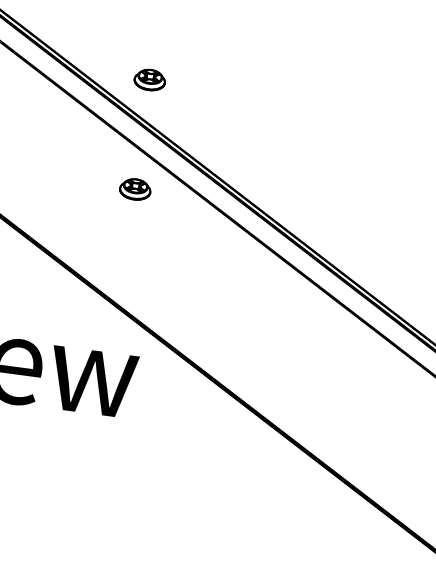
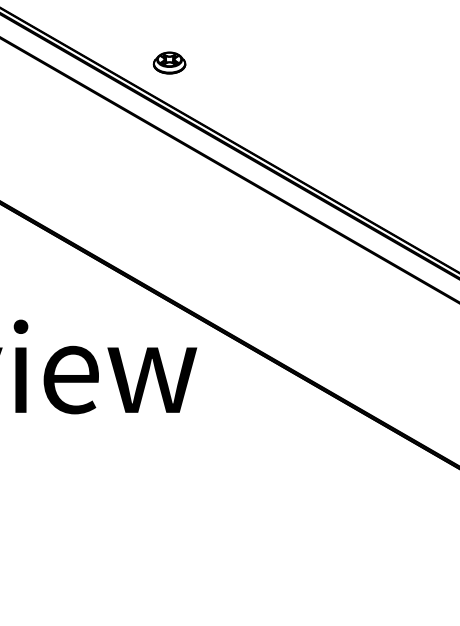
part: (135, 188) -> (169, 176), removed

